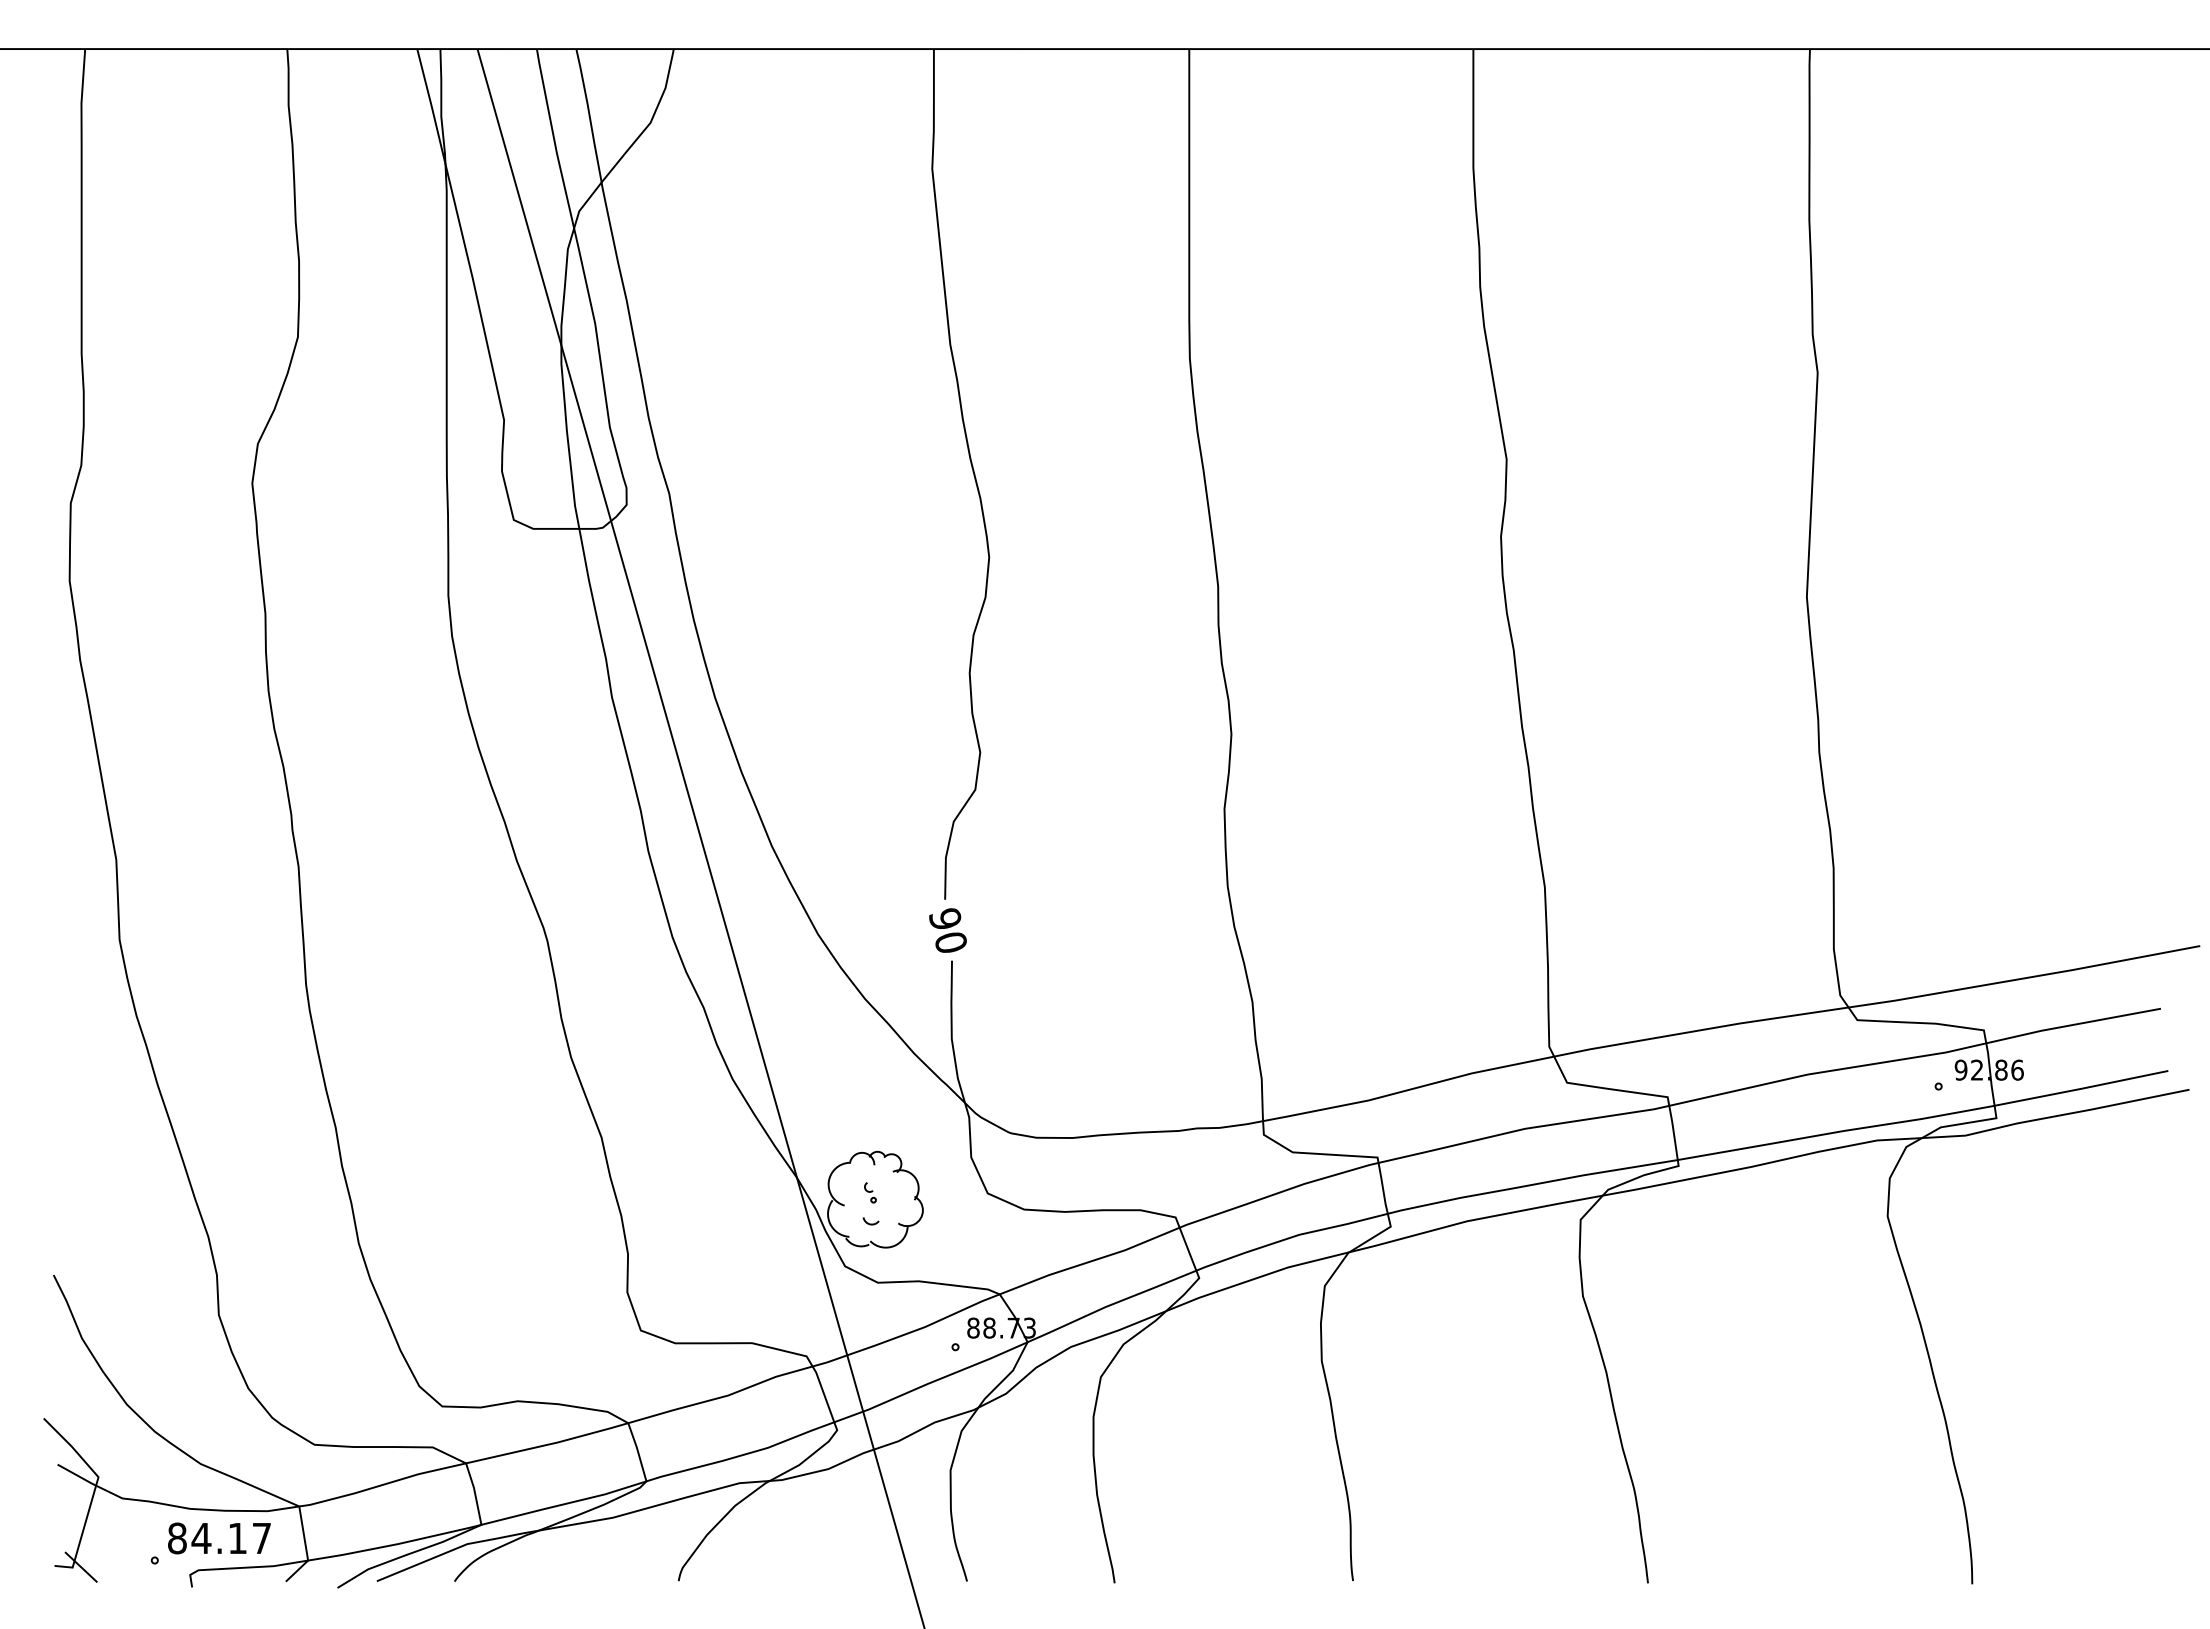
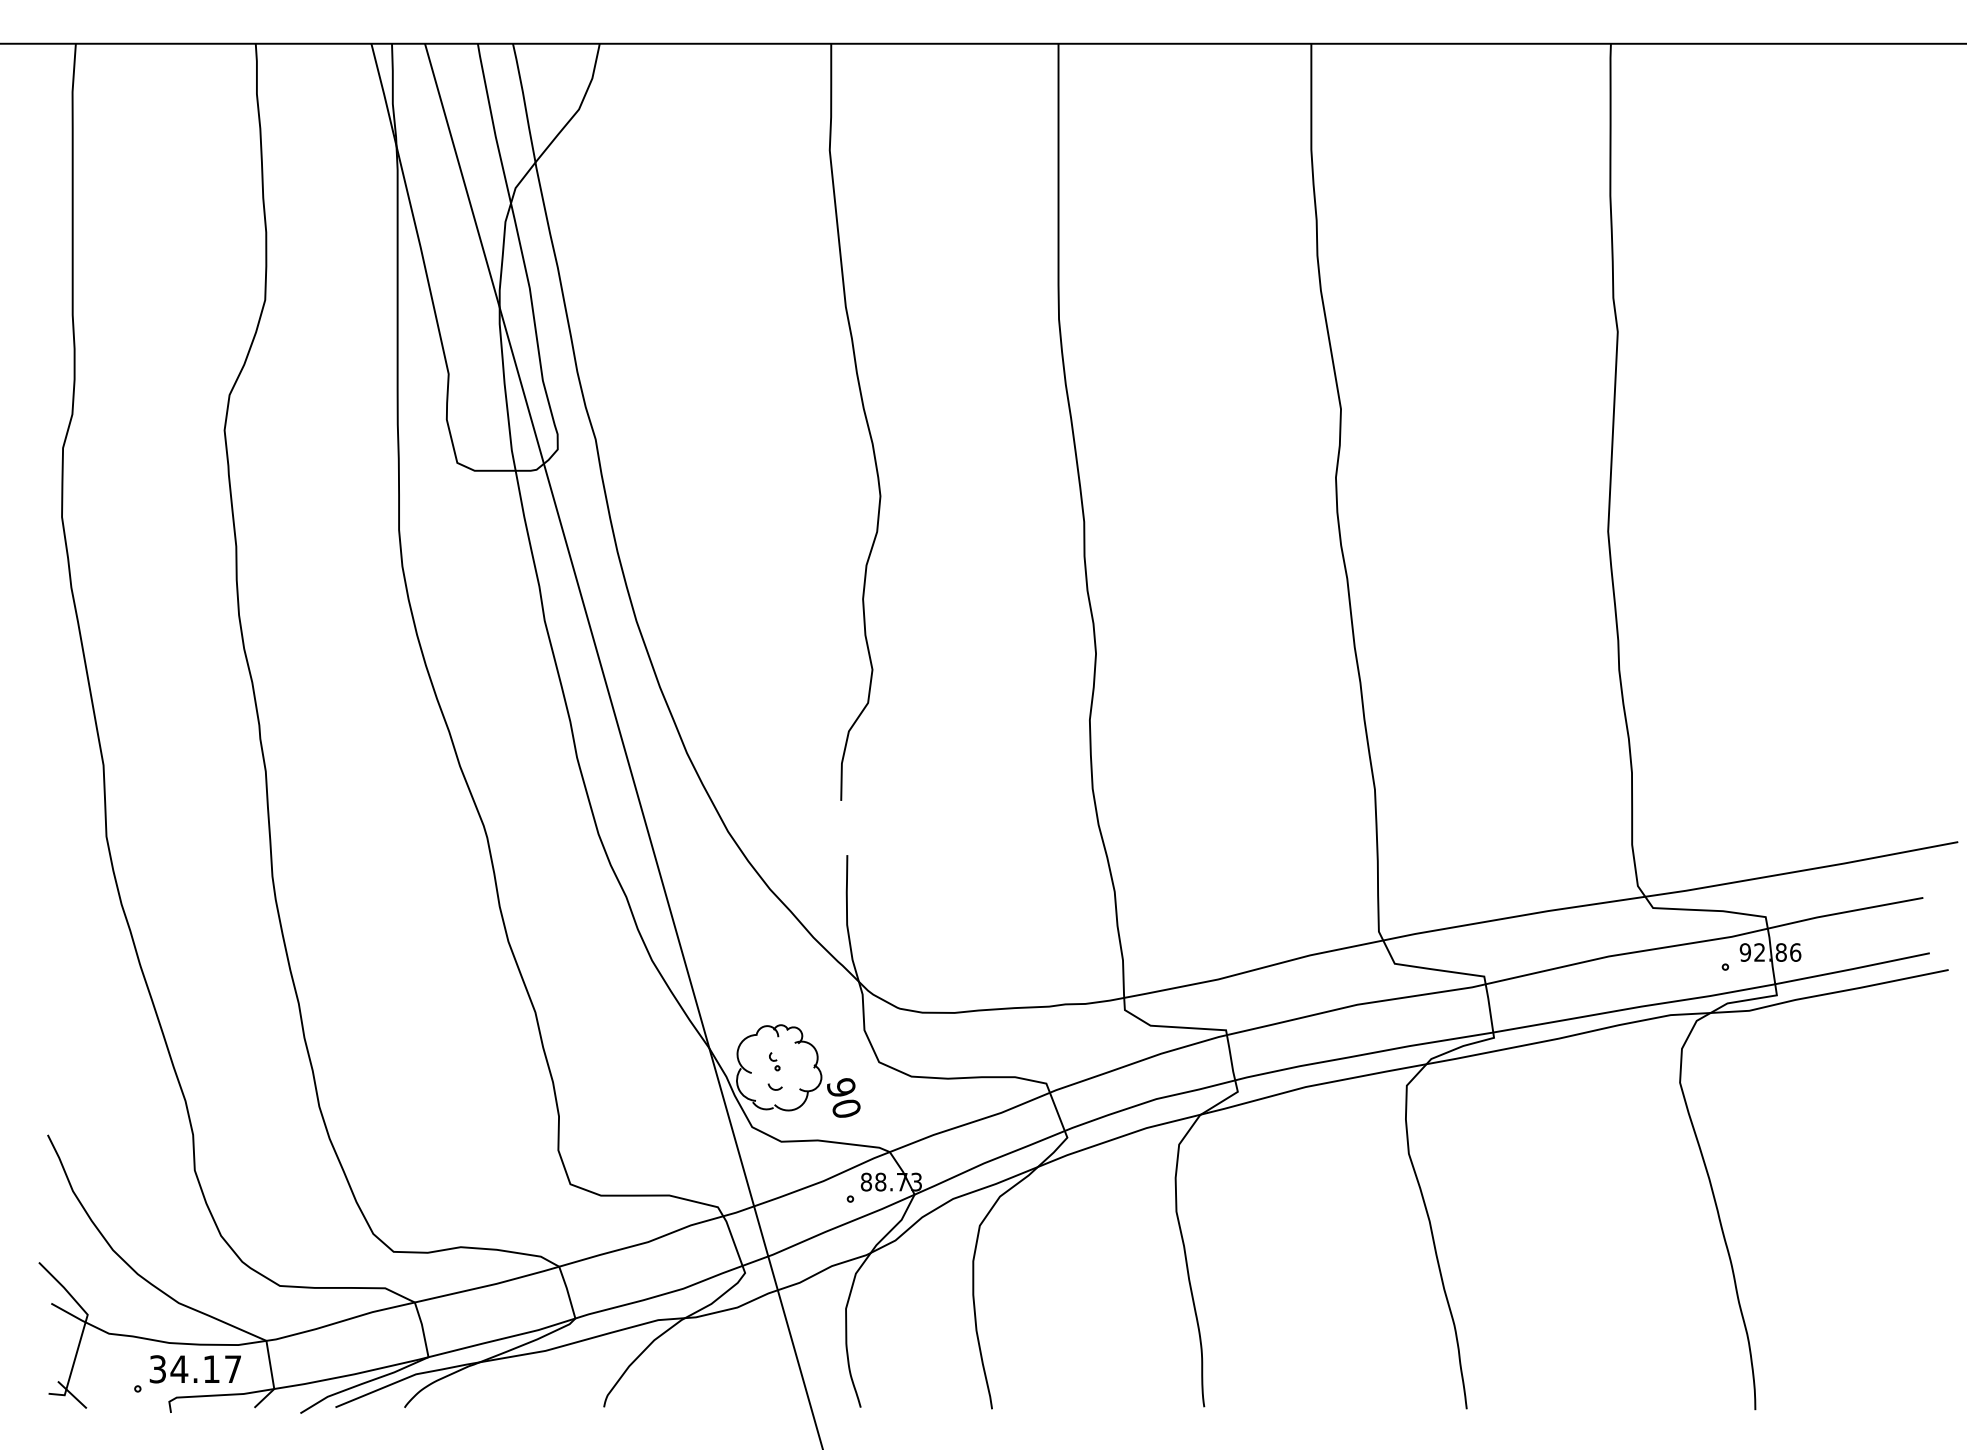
text: (947, 930) -> (843, 1097), moved
text: (177, 1538) -> (158, 1369), 84.17 -> 34.17

